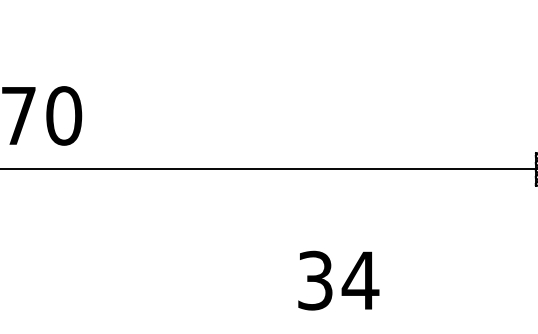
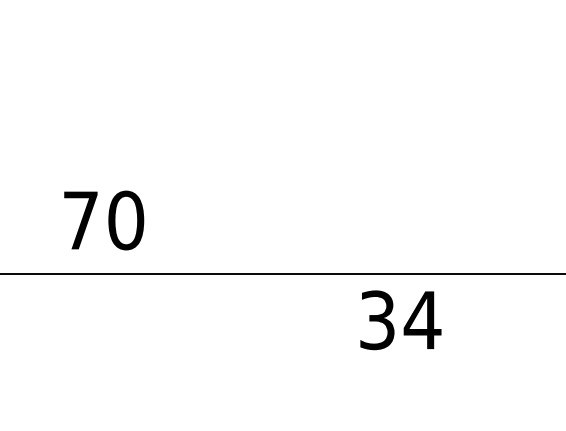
text: (338, 280) -> (400, 320), moved

